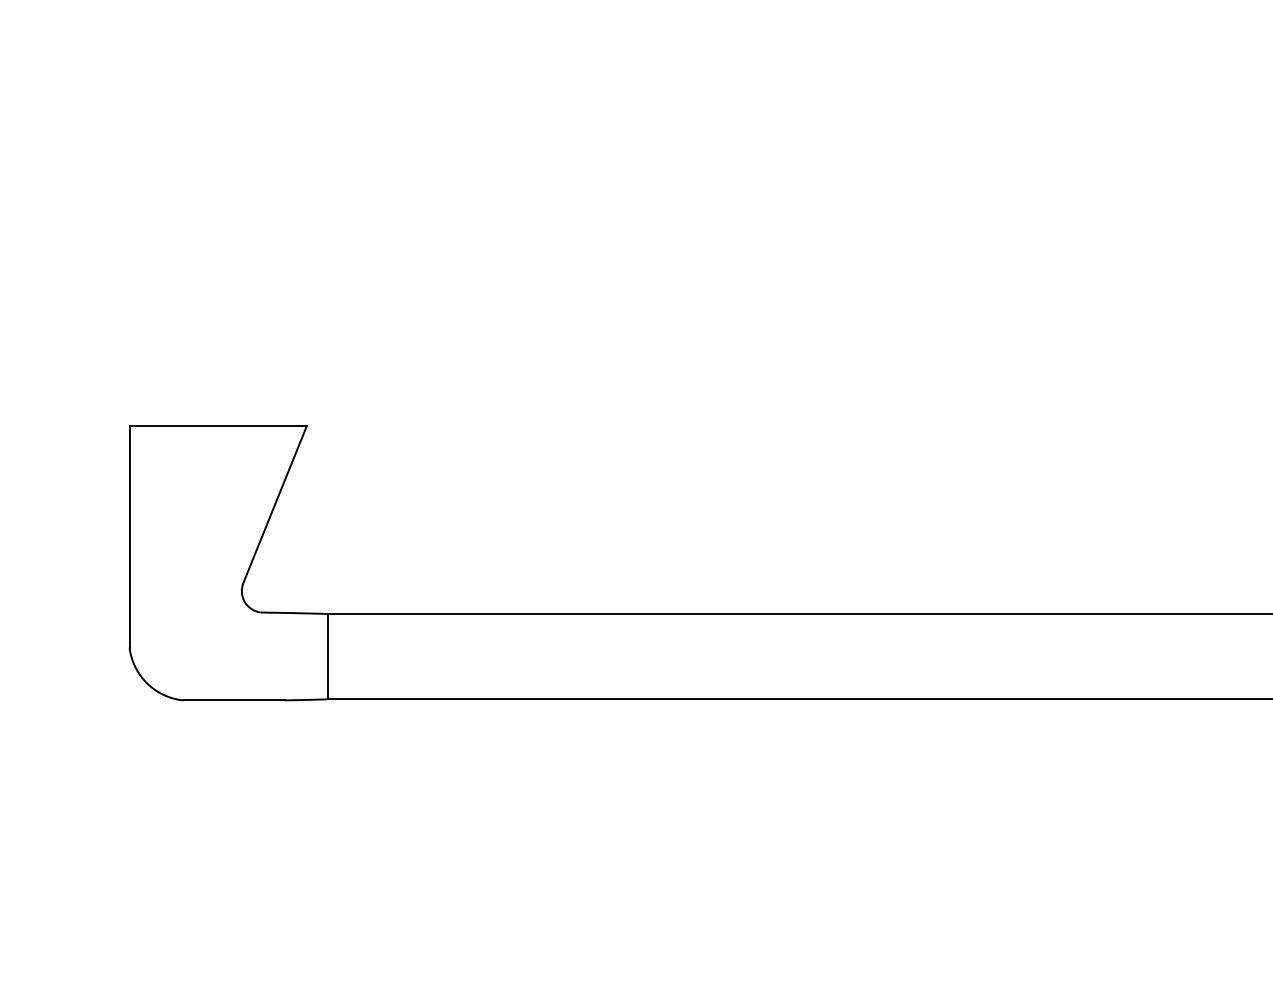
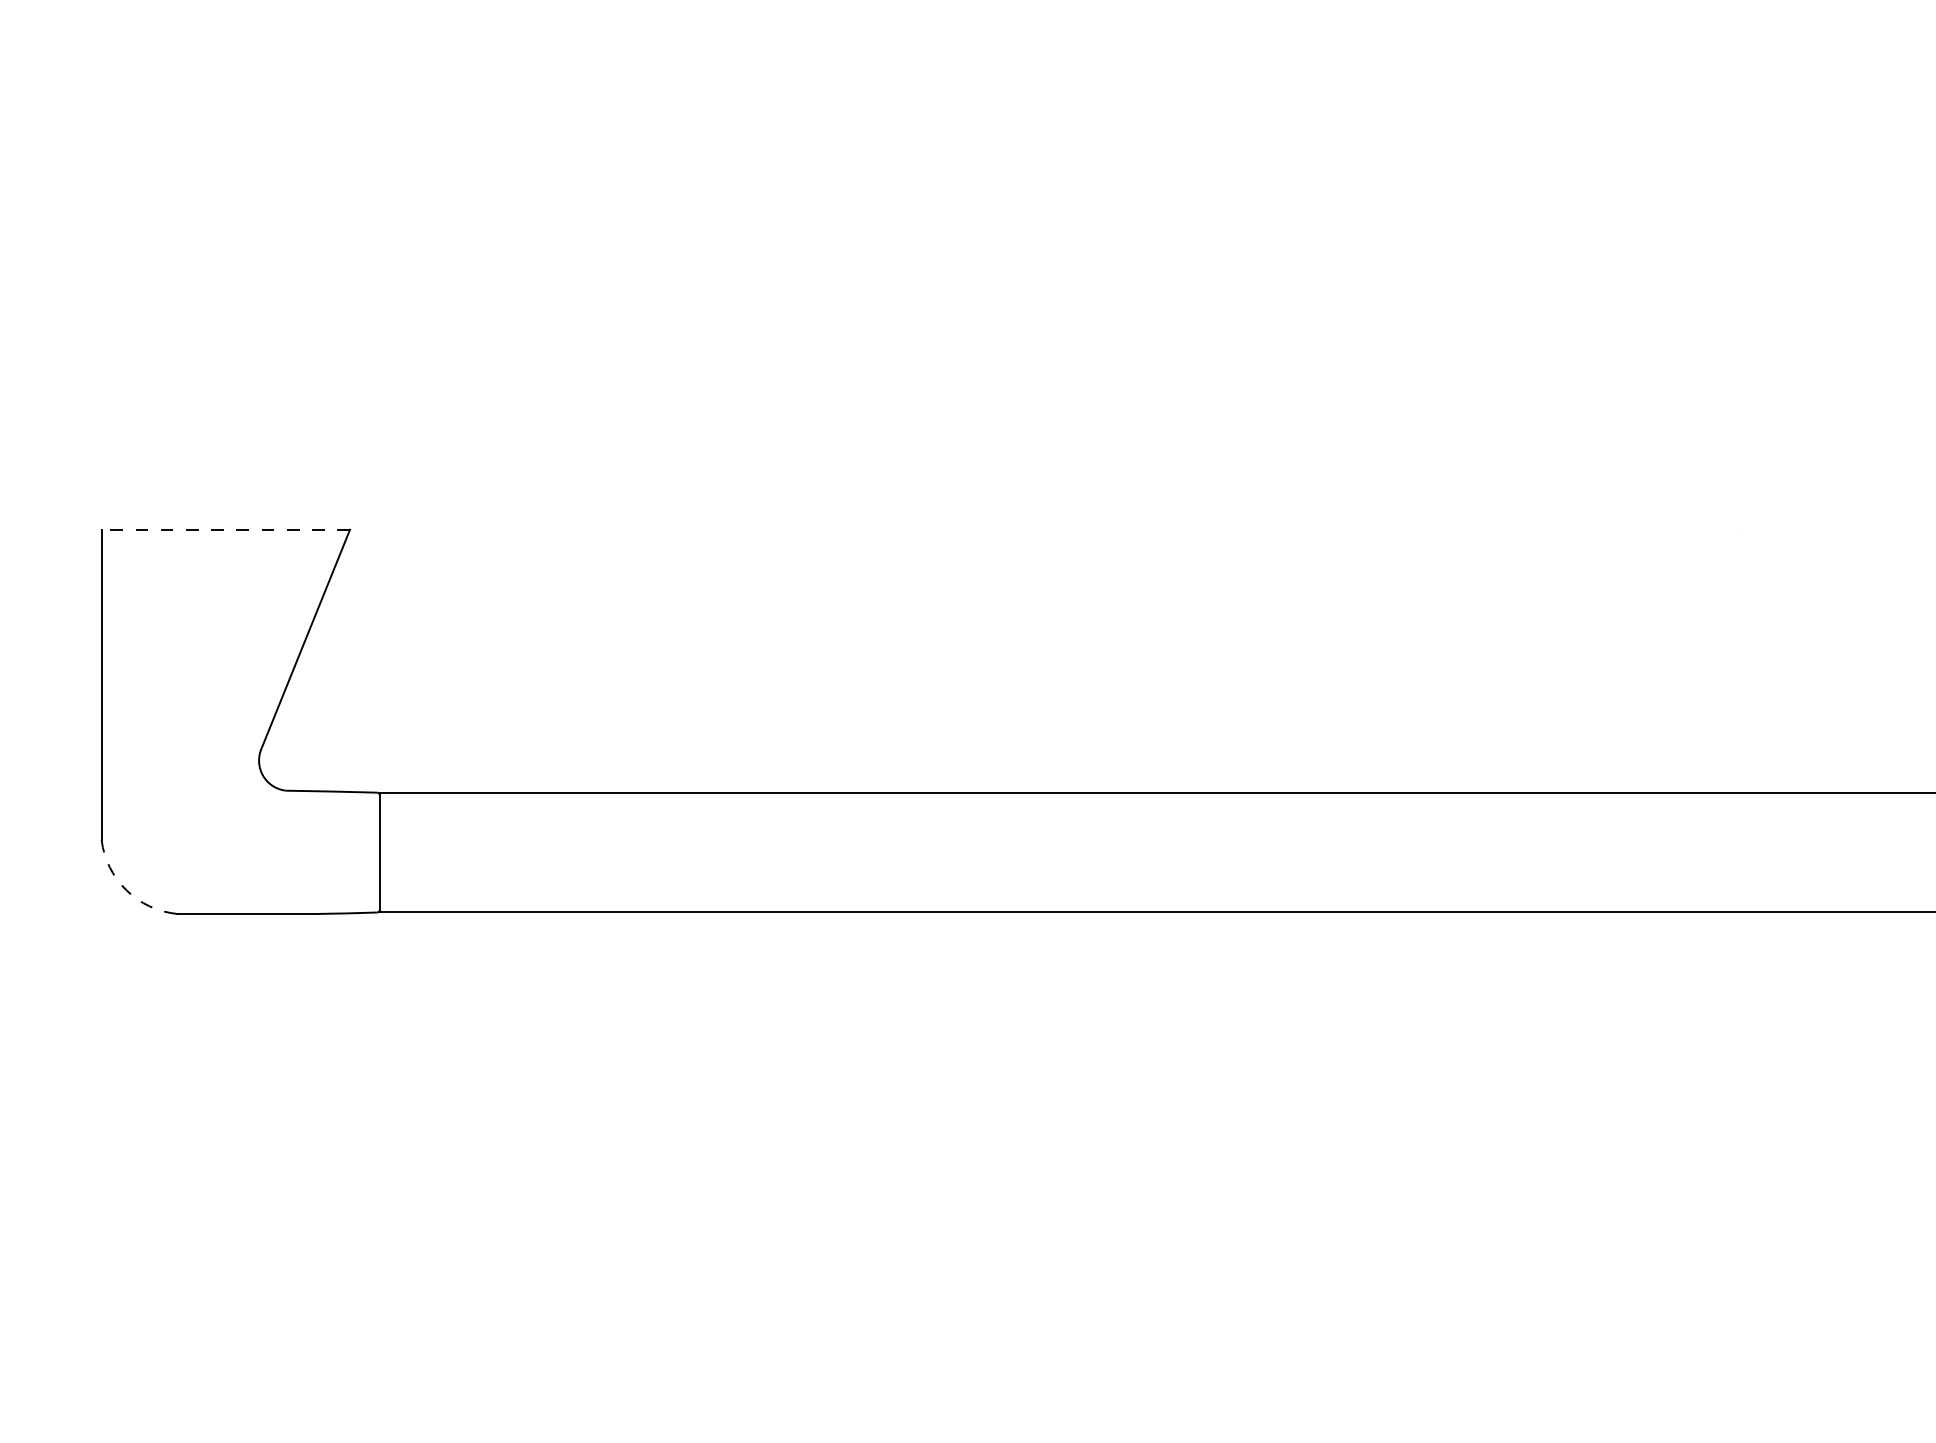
line: (217, 426) -> (225, 529), solid -> dashed
arc: (147, 683) -> (126, 890), solid -> dashed

